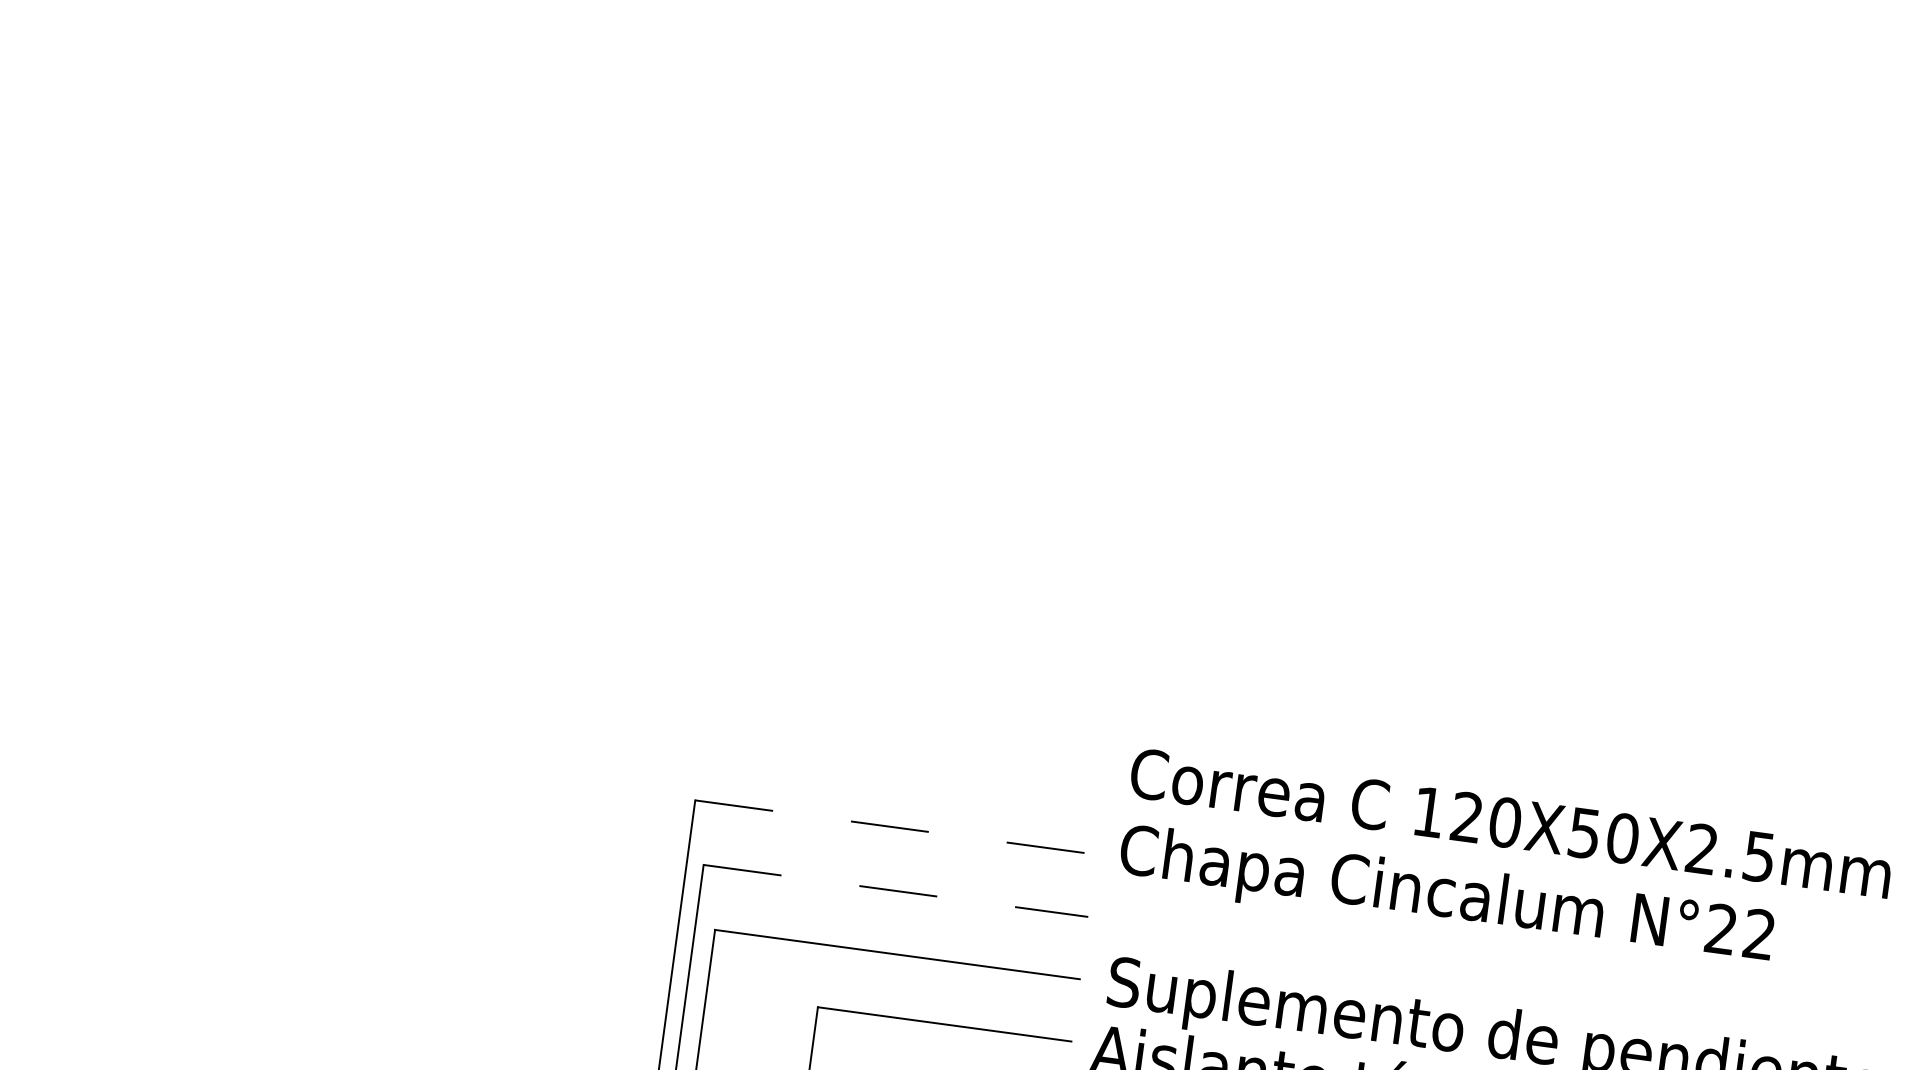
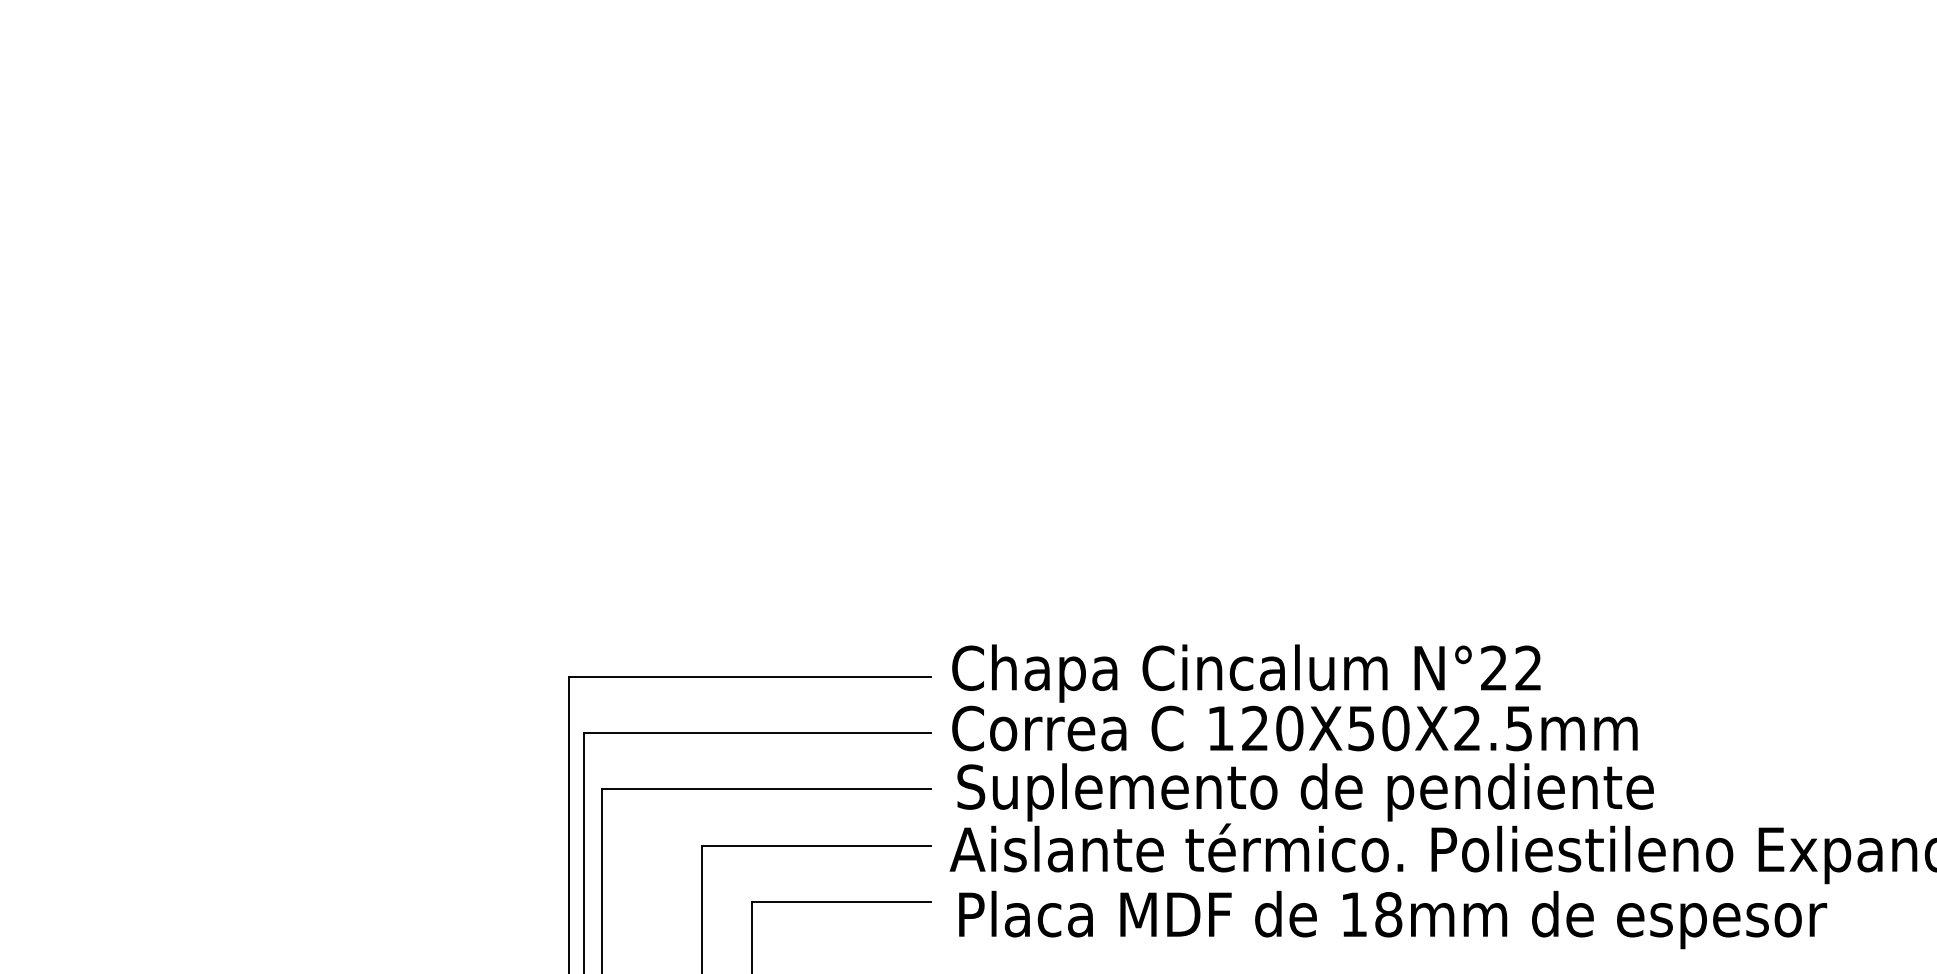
text: (1510, 823) -> (1294, 728), moved
line: (896, 827) -> (750, 676), dashed -> solid
line: (895, 891) -> (757, 733), dashed -> solid

